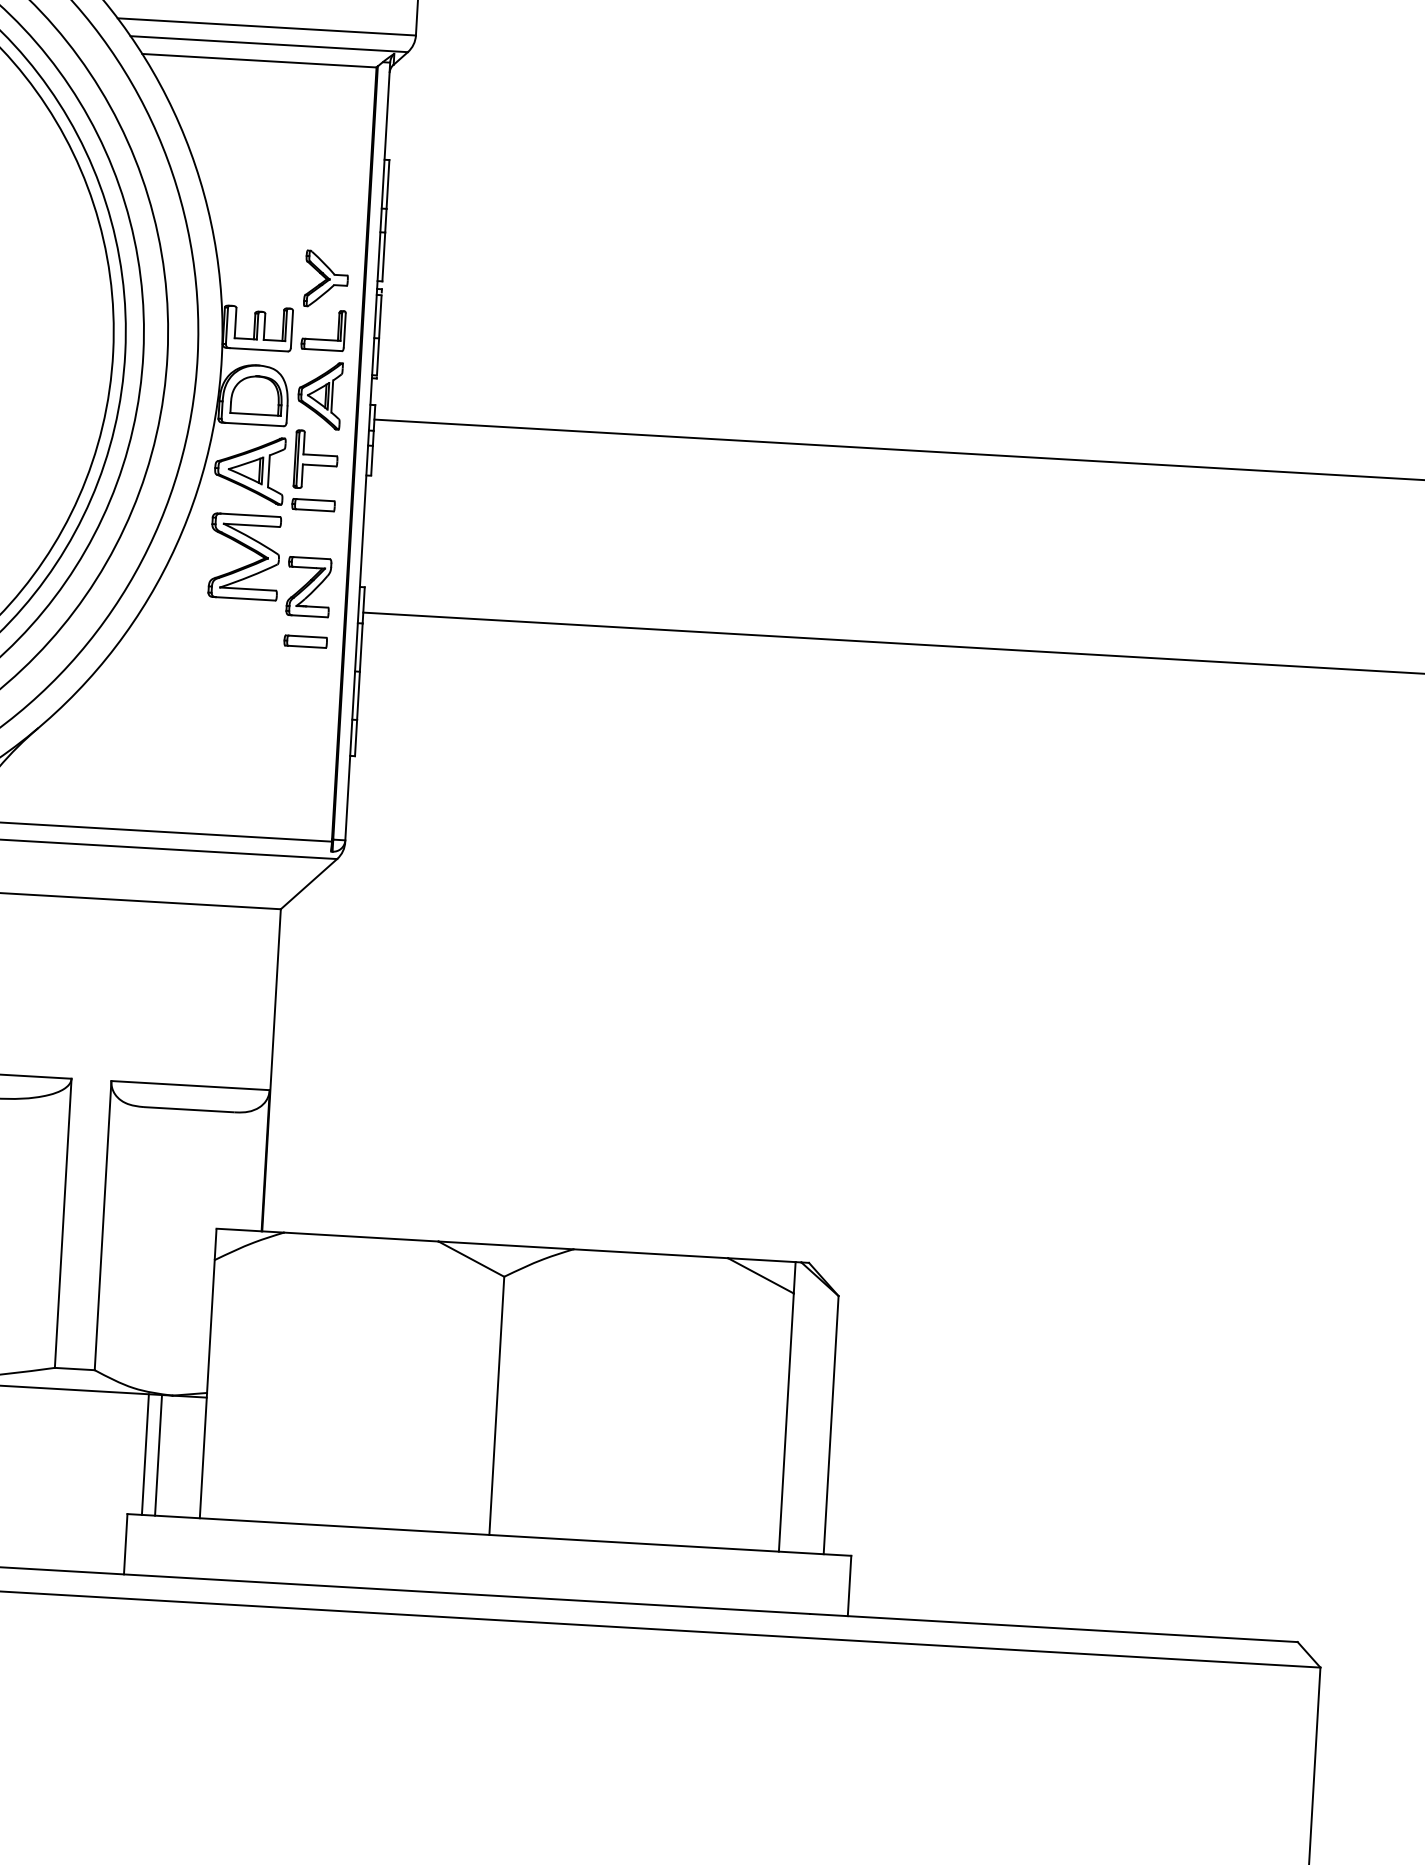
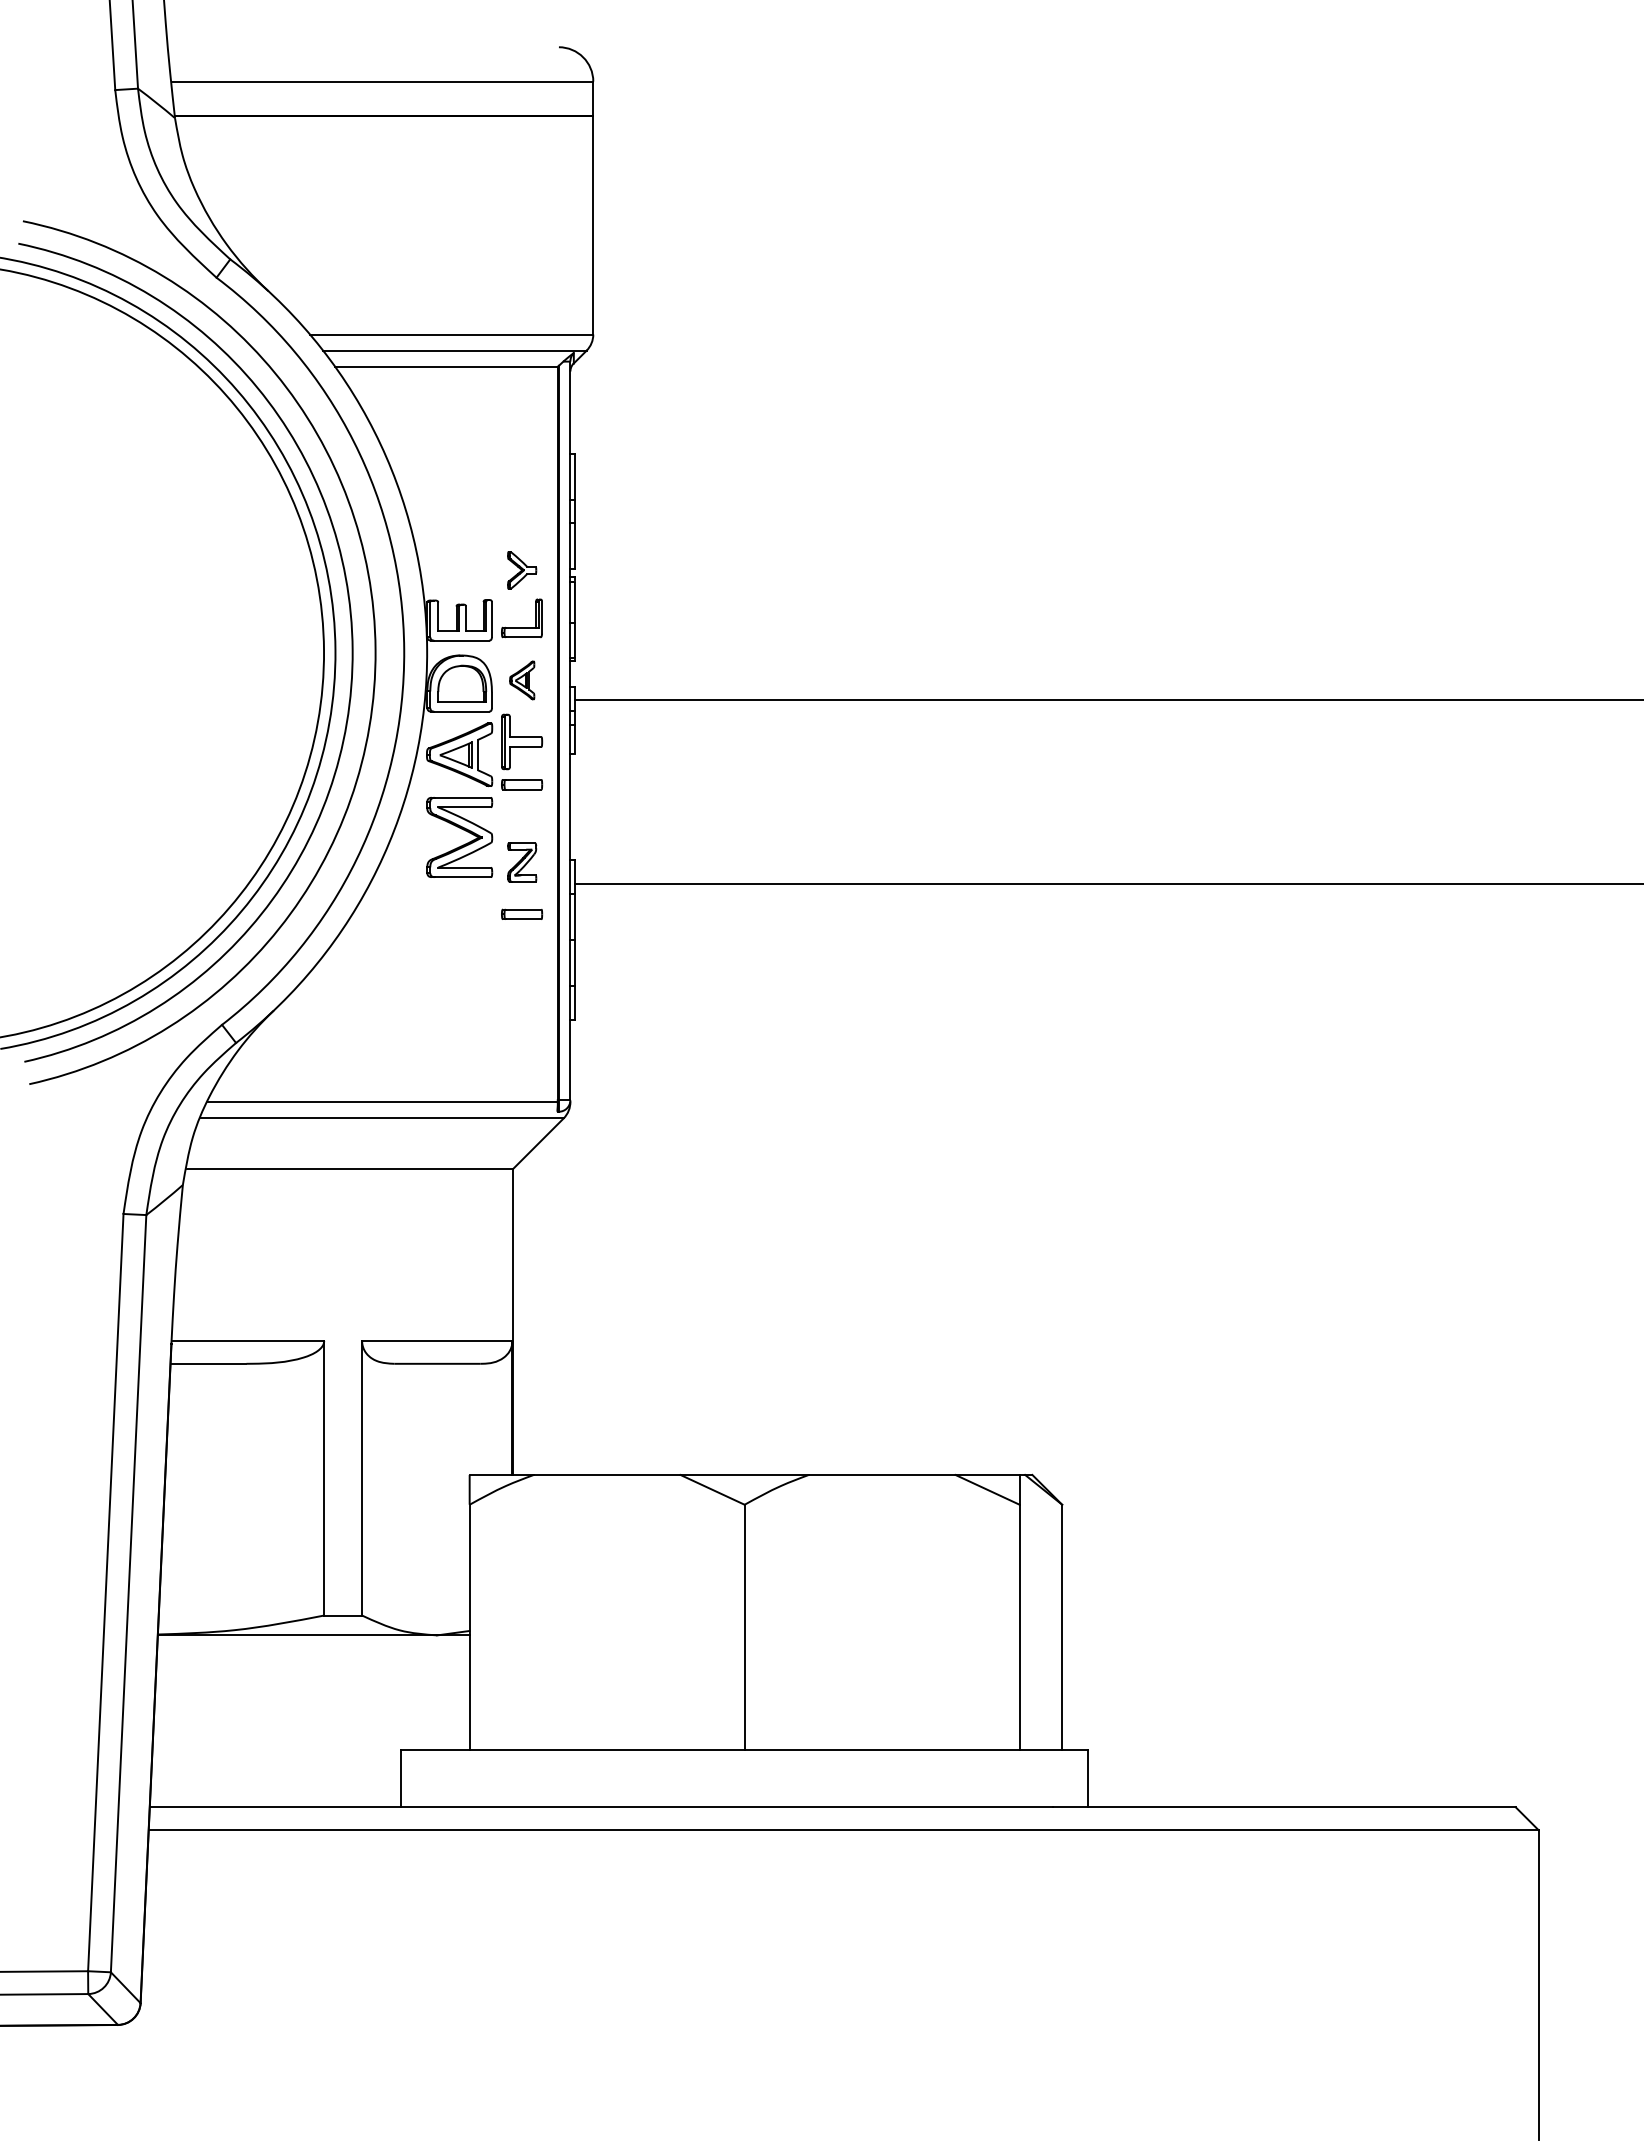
part: (327, 279) -> (522, 570), size x0.7
part: (320, 395) -> (522, 680), size x0.6
part: (309, 587) -> (522, 862), size x0.7
line: (145, 1454) -> (414, 1692), removed
line: (158, 1455) -> (427, 1692), removed

